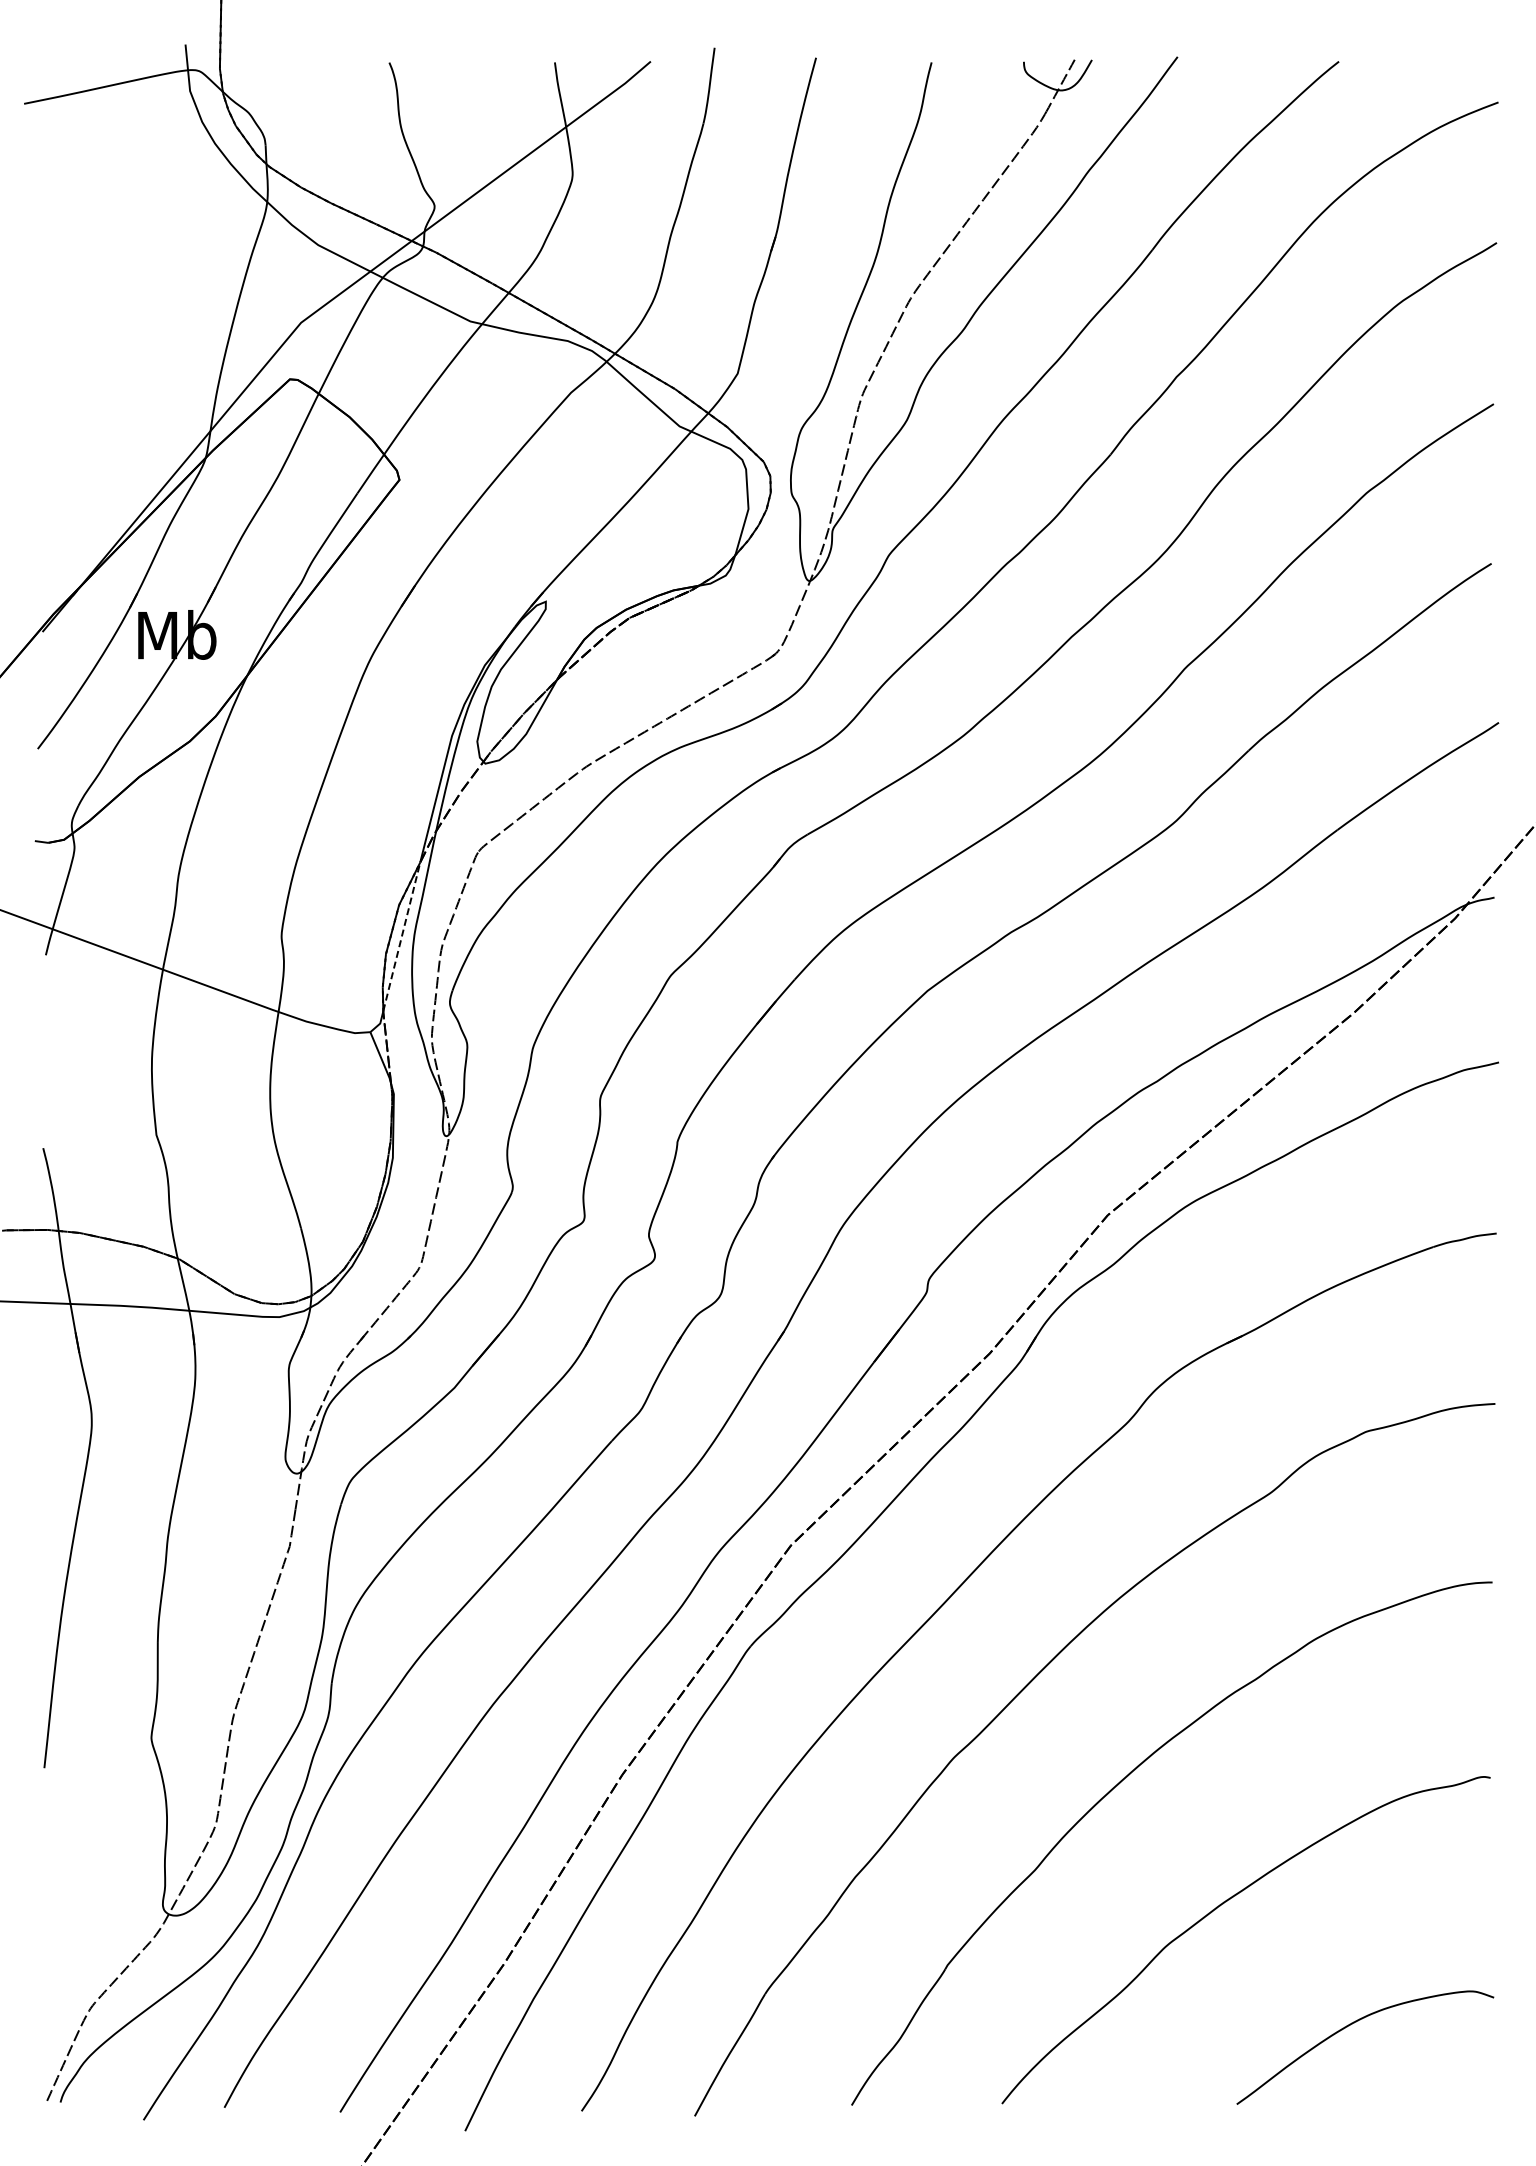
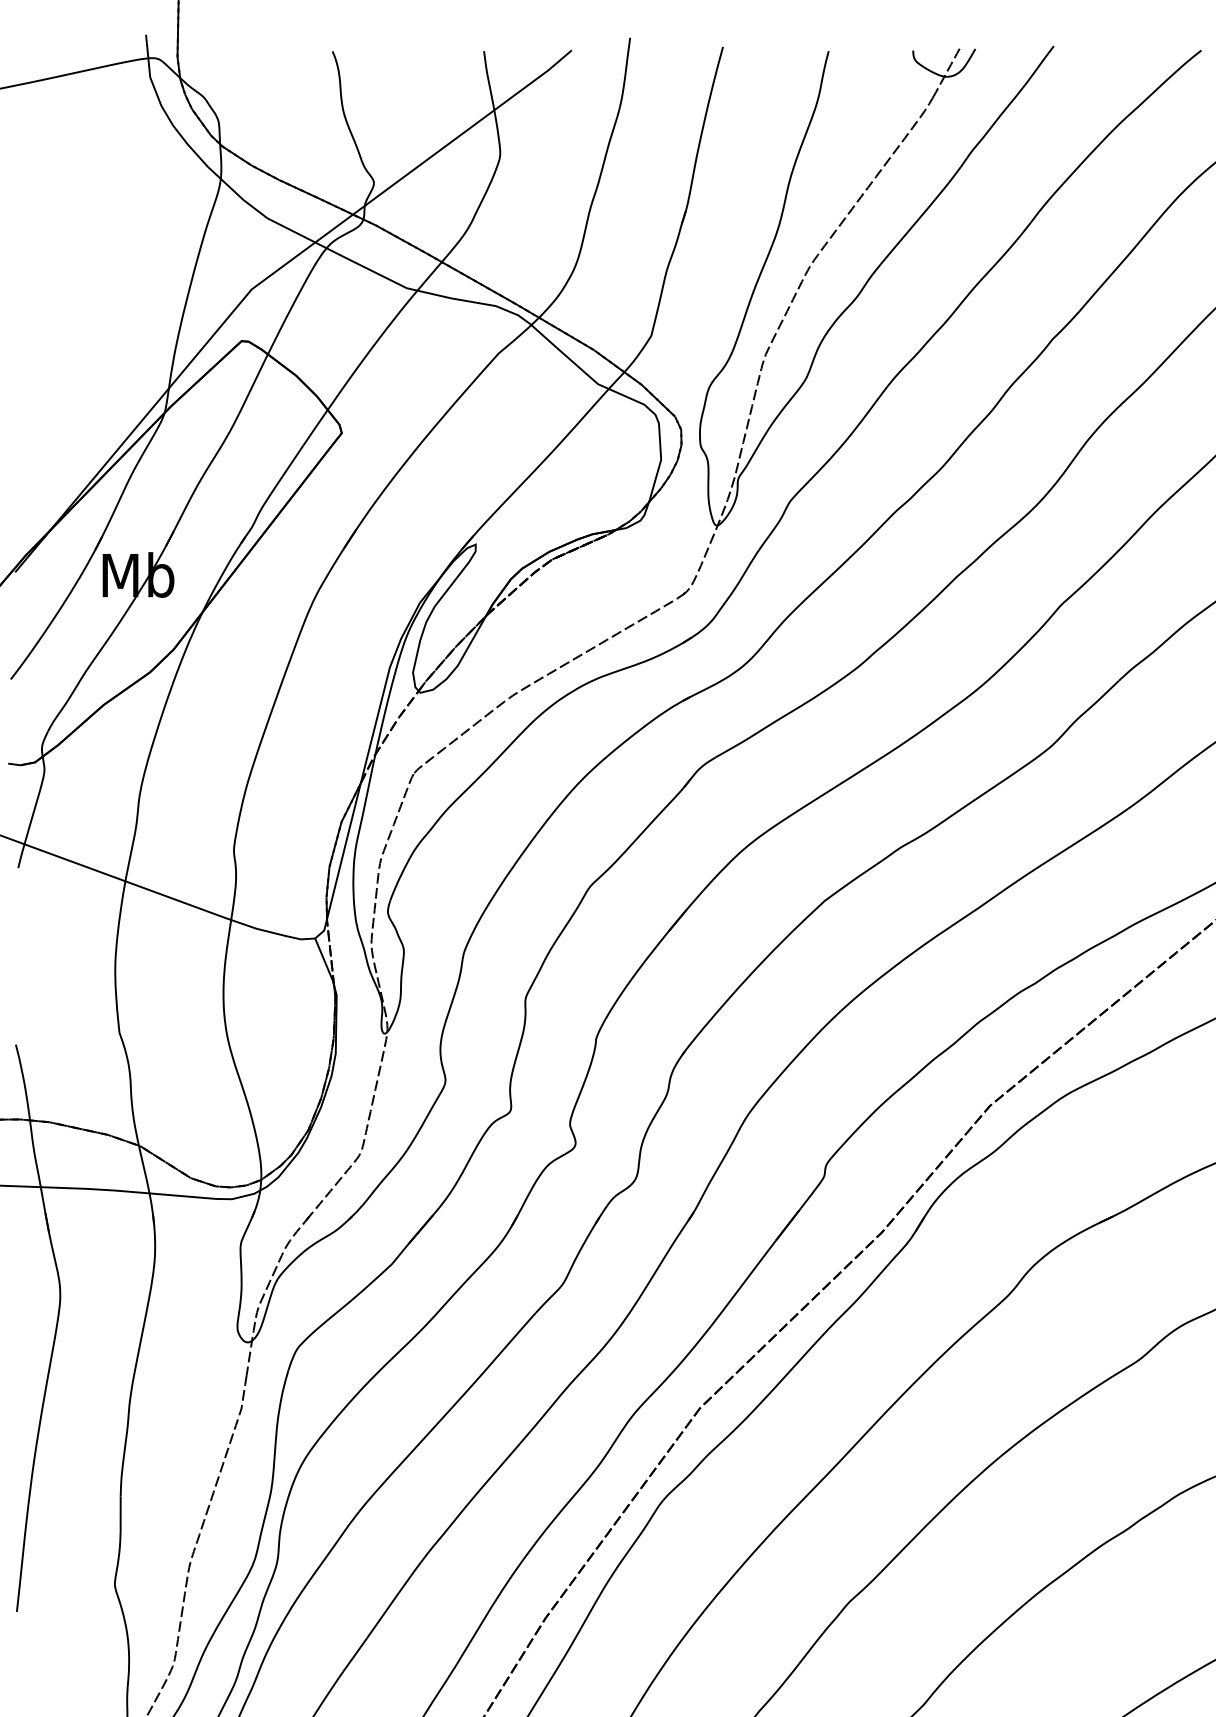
line: (401, 936) -> (343, 850), dashed -> solid

